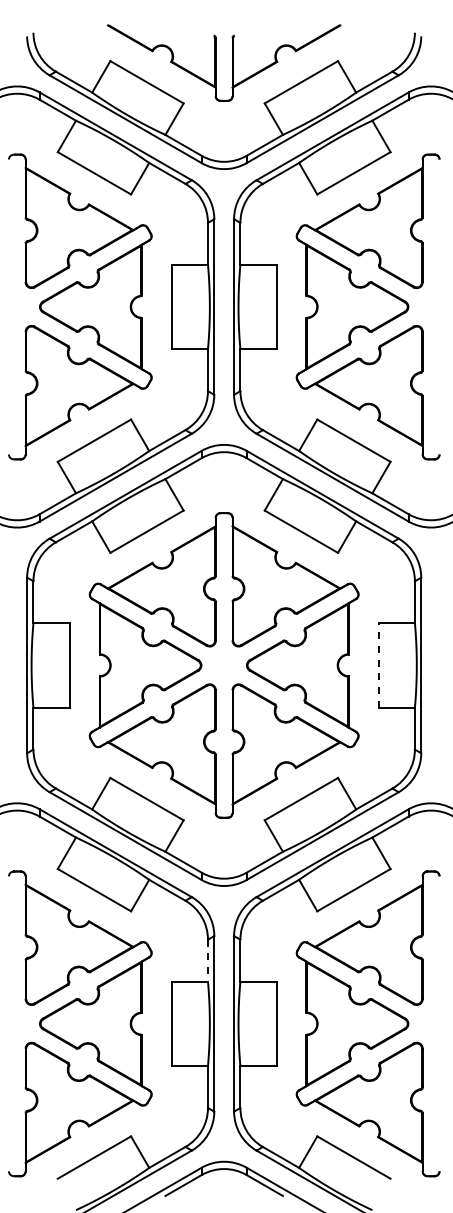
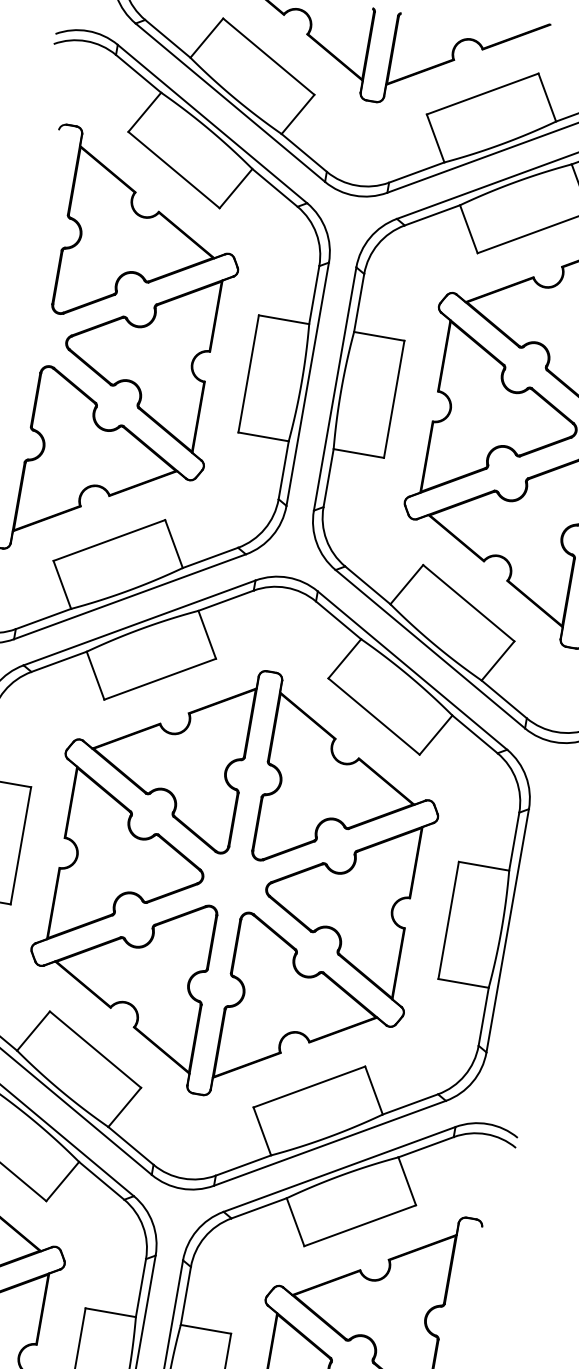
line: (378, 664) -> (448, 919), dashed -> solid
line: (207, 960) -> (140, 1287), dashed -> solid

